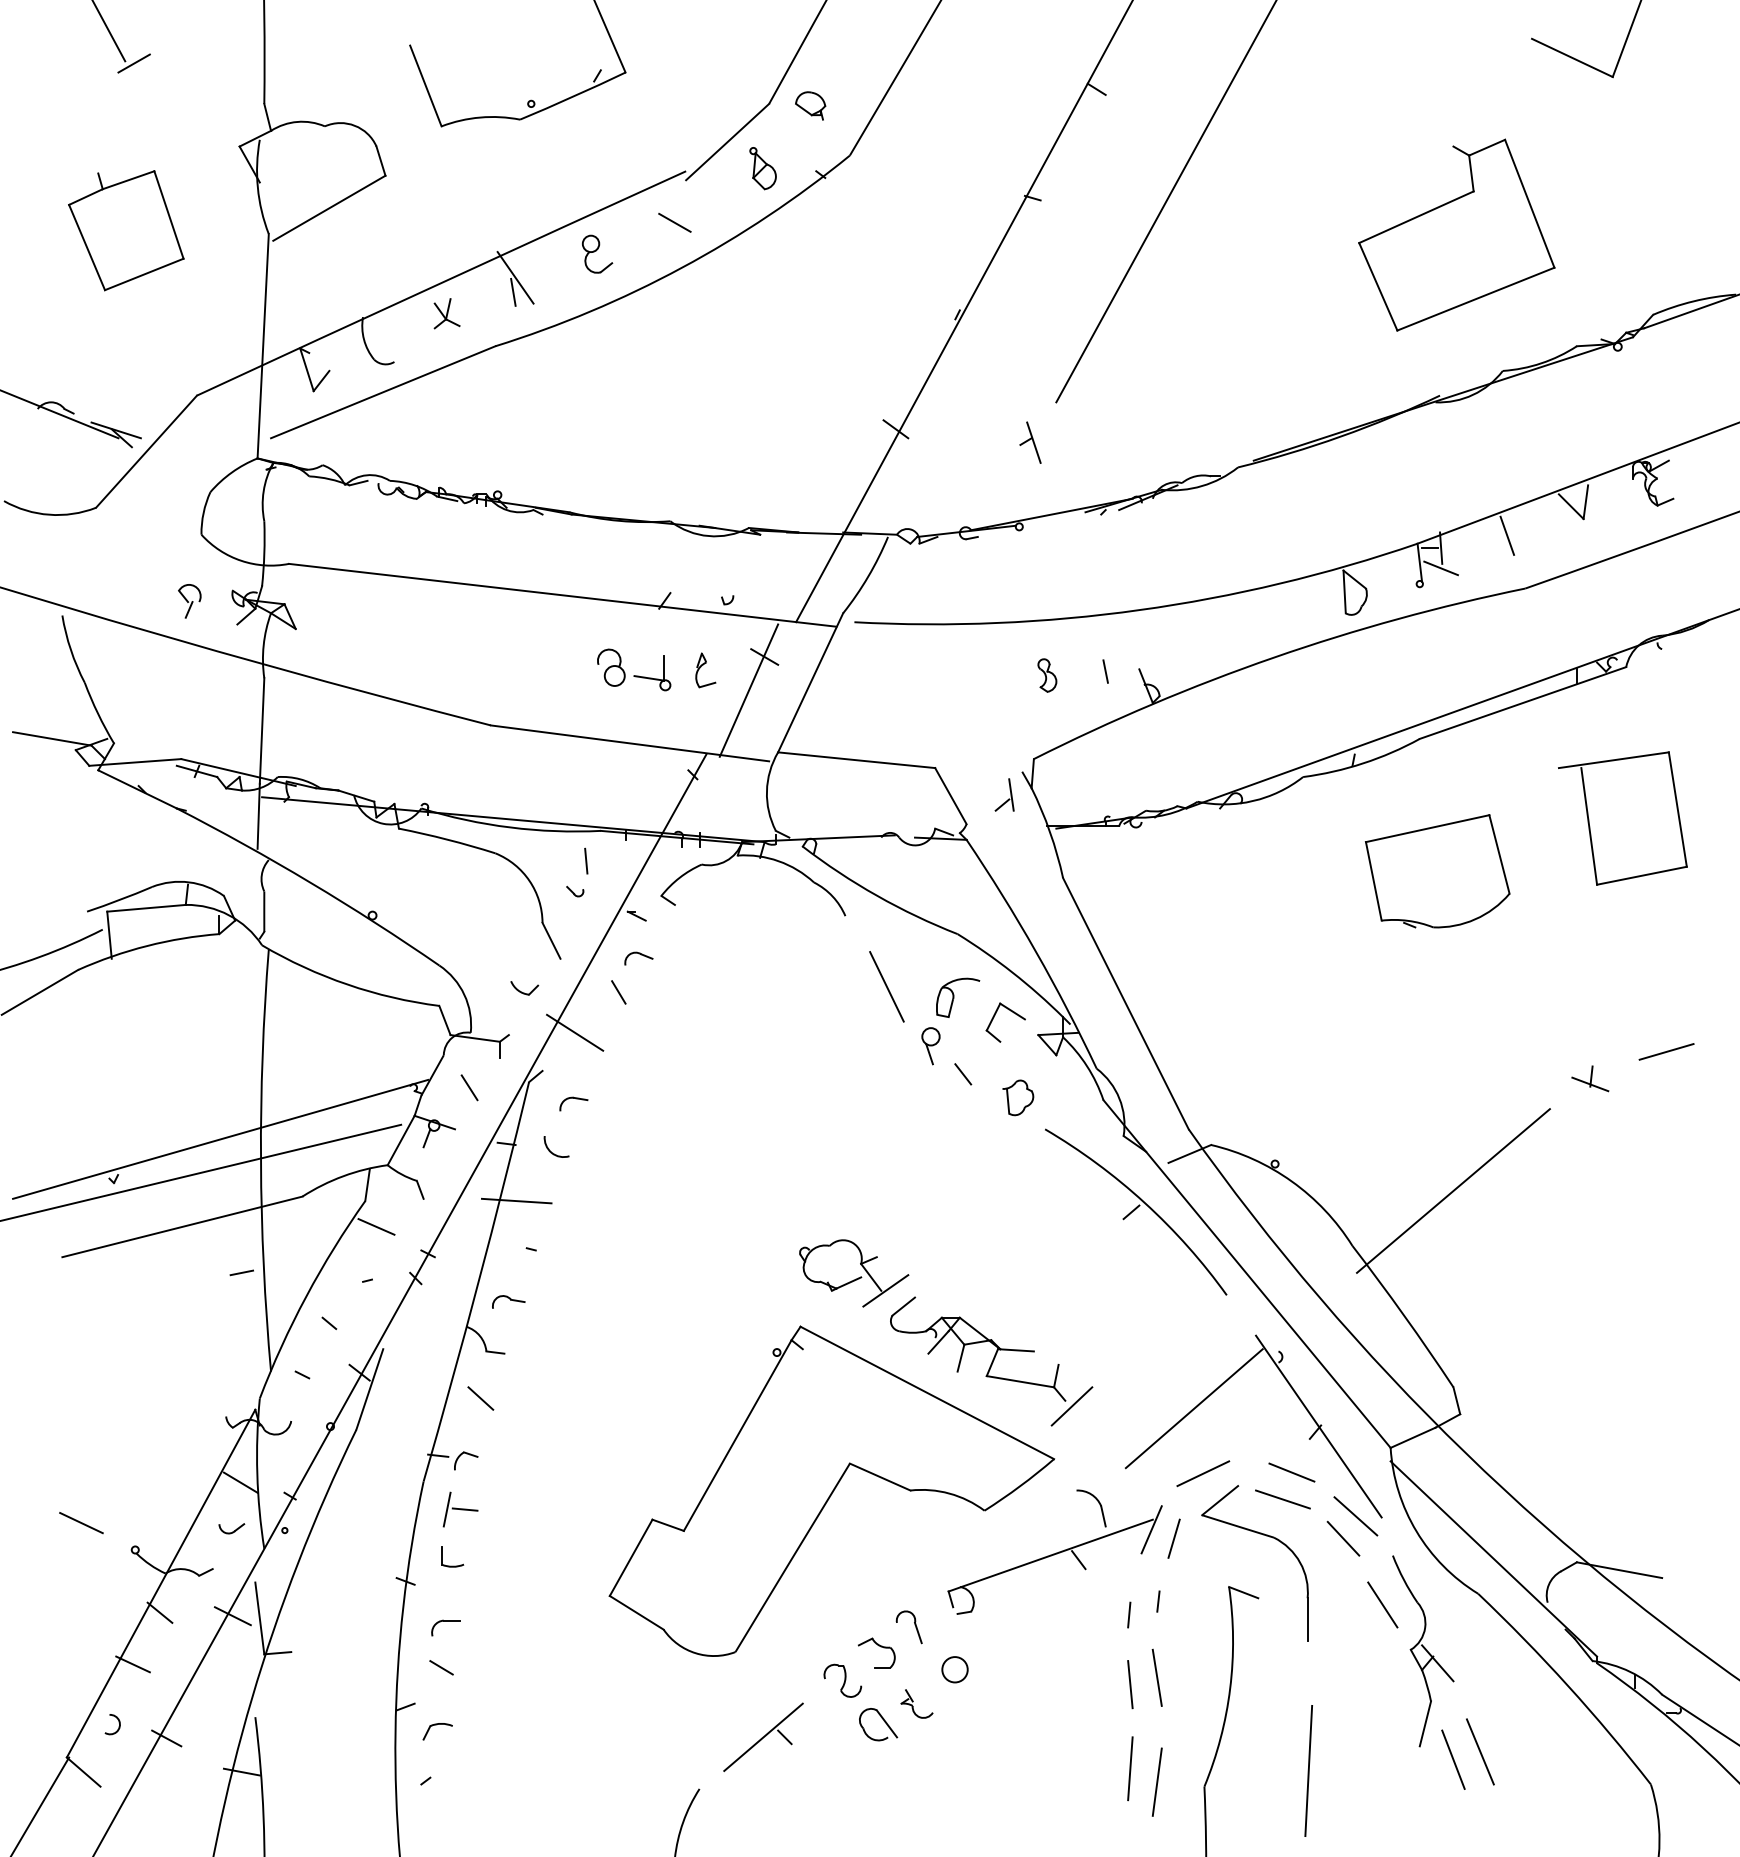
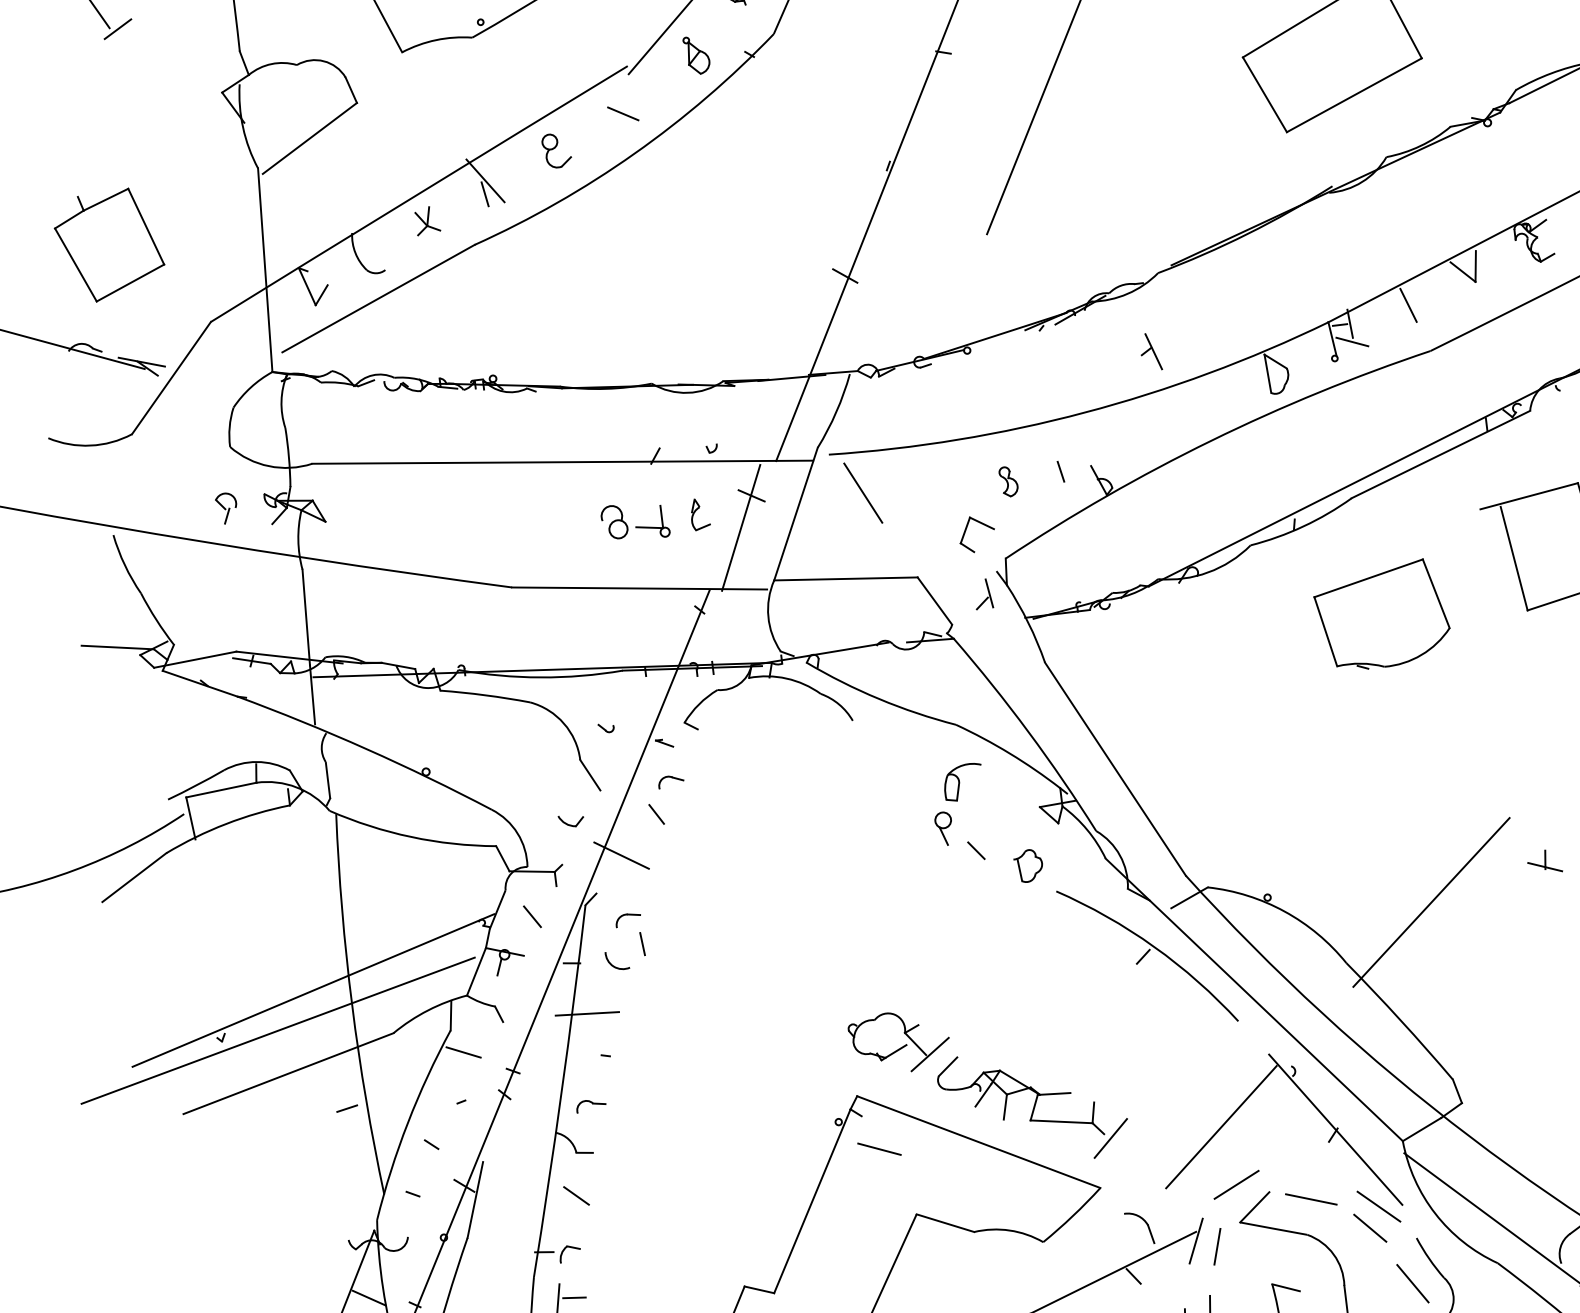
part: (126, 230) -> (109, 245), moved
part: (1030, 442) -> (1150, 351), moved
line: (586, 860) -> (642, 943), moved
line: (886, 986) -> (862, 492), moved
part: (1013, 1013) -> (983, 525), moved
part: (1590, 1078) -> (1544, 861), moved
line: (1291, 1472) -> (879, 1149), moved

